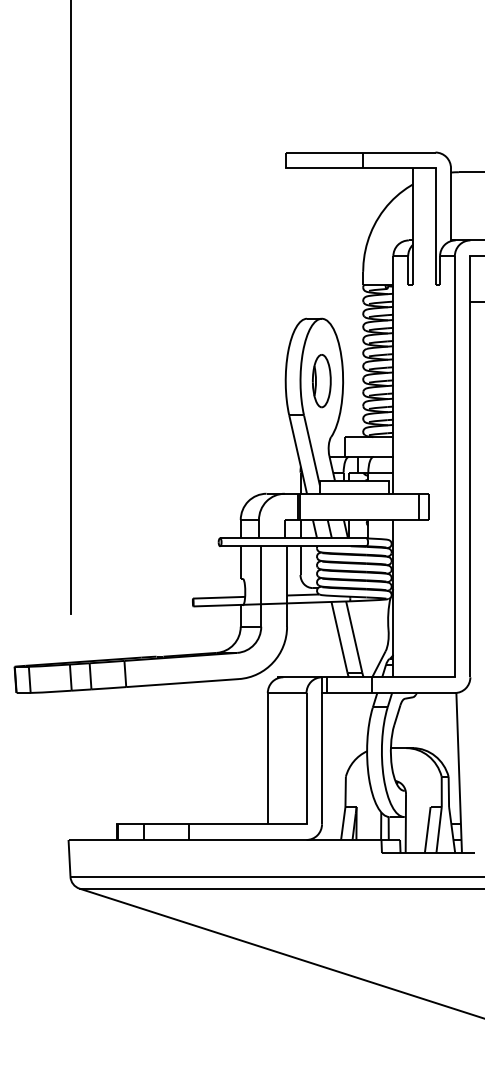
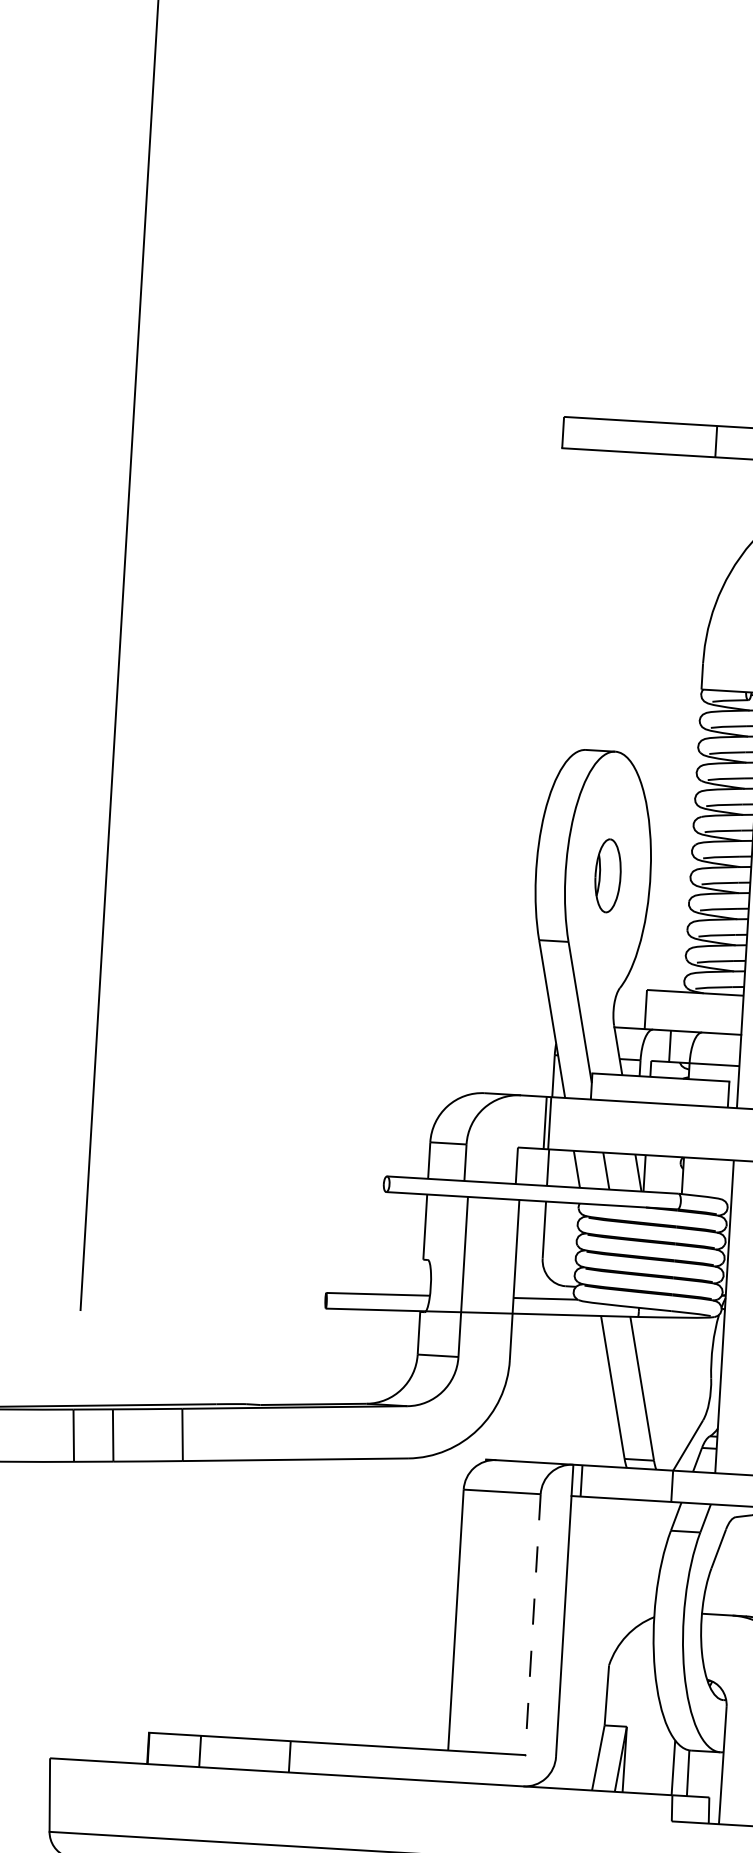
part: (321, 381) -> (607, 876), size x0.7
line: (306, 758) -> (532, 1624), solid -> dashed

